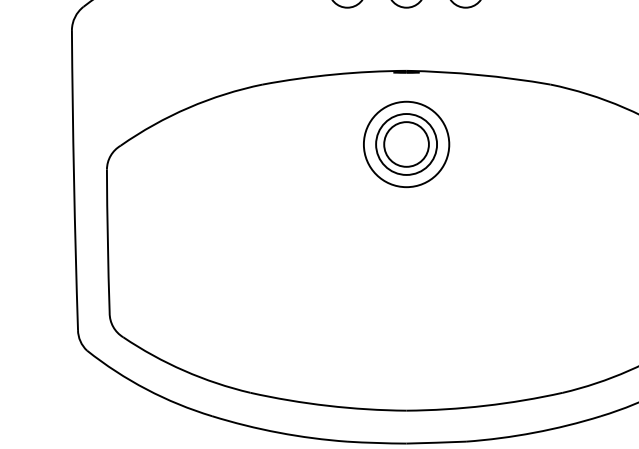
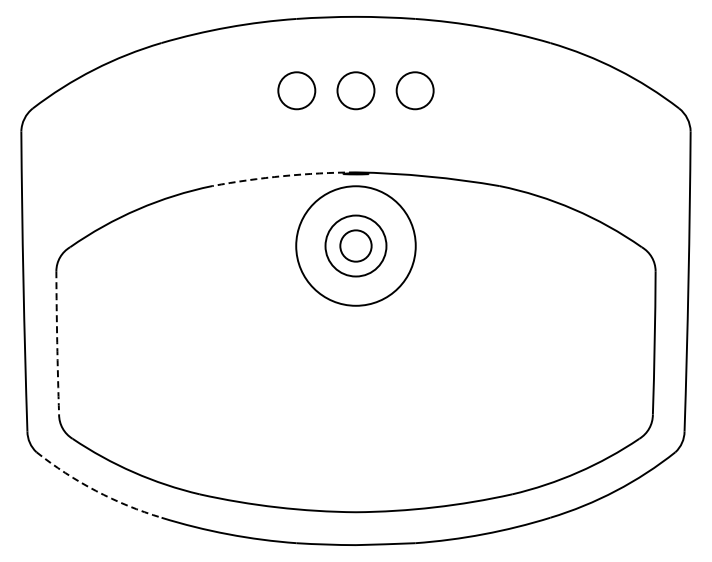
arc: (334, 74) -> (283, 176), solid -> dashed
circle: (406, 143) -> (355, 245), size x0.7
circle: (406, 143) -> (355, 245), size x1.4
arc: (108, 240) -> (57, 342), solid -> dashed
arc: (146, 388) -> (95, 490), solid -> dashed

